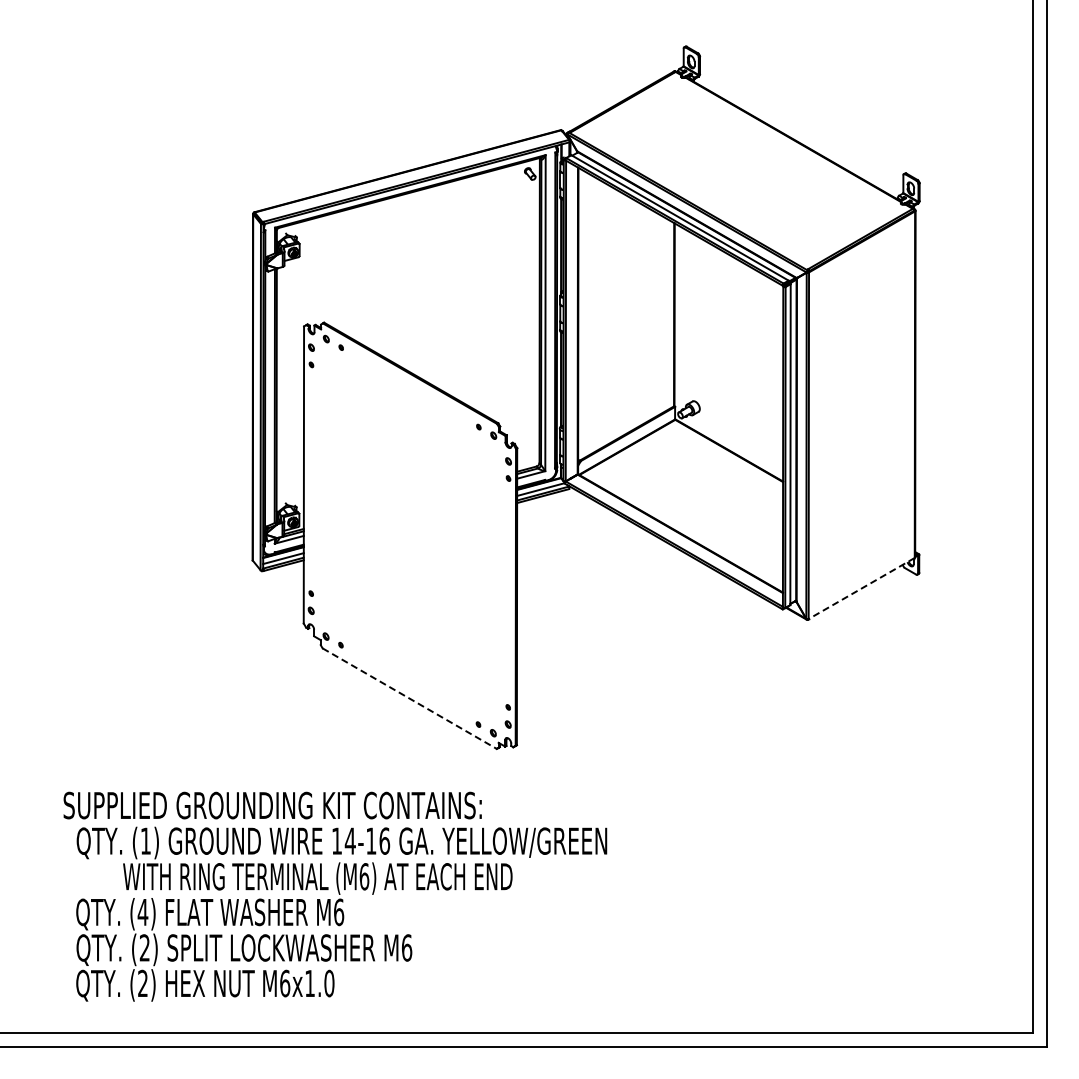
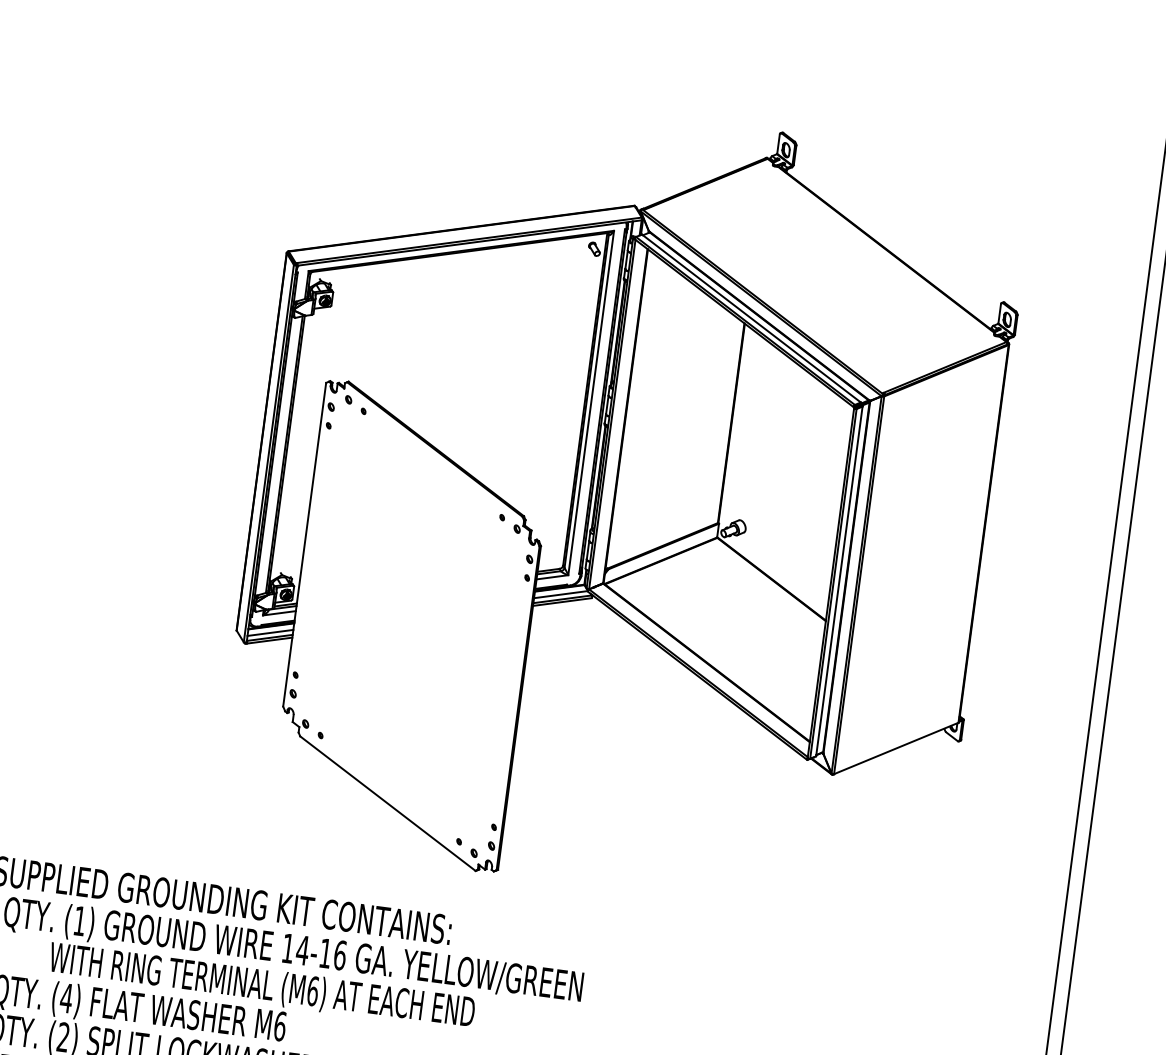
line: (861, 588) -> (896, 748), dashed -> solid
line: (409, 698) -> (387, 803), dashed -> solid

